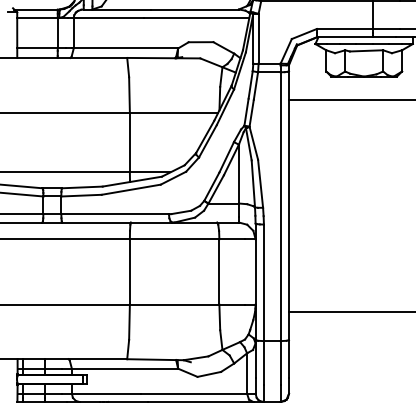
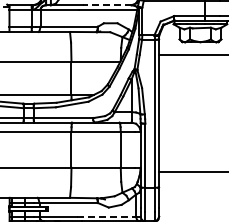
line: (193, 9) -> (106, 5), solid -> dashed
line: (195, 393) -> (107, 216), solid -> dashed

